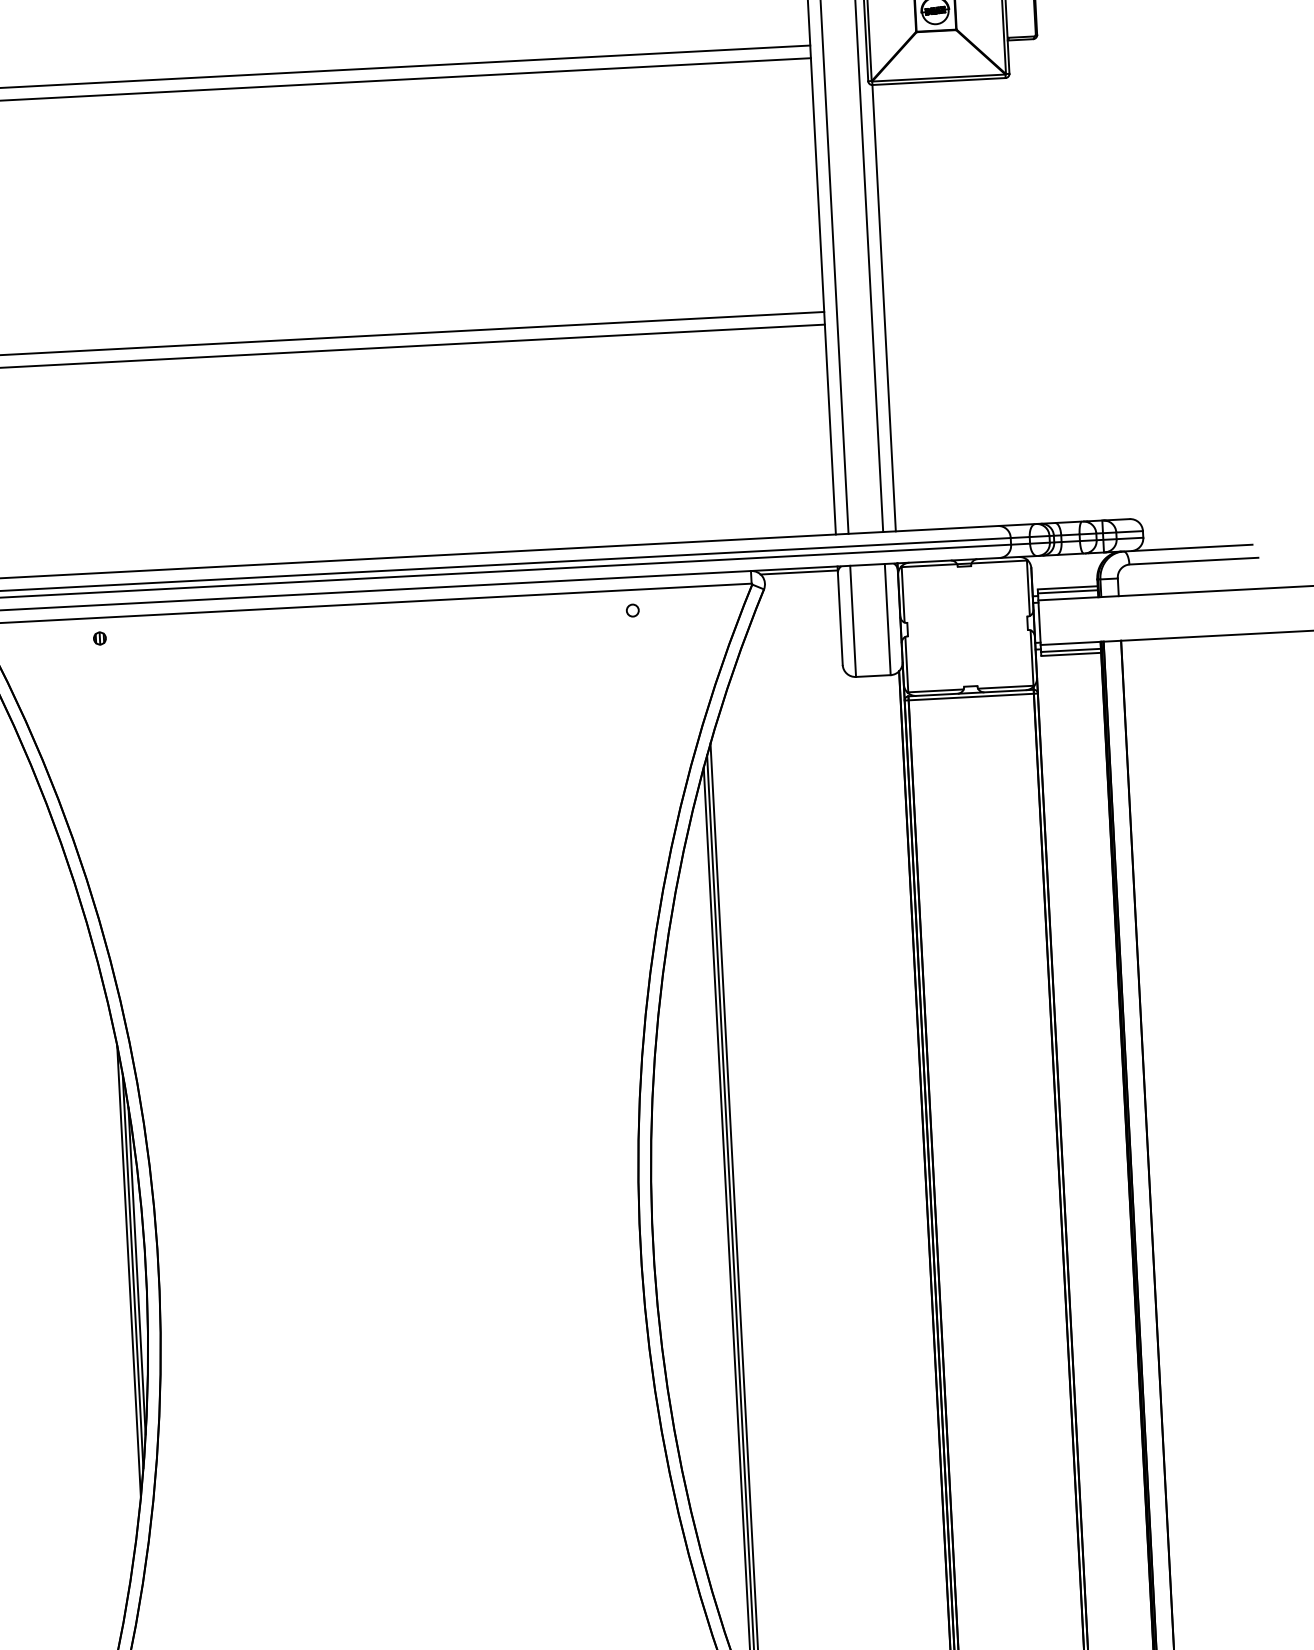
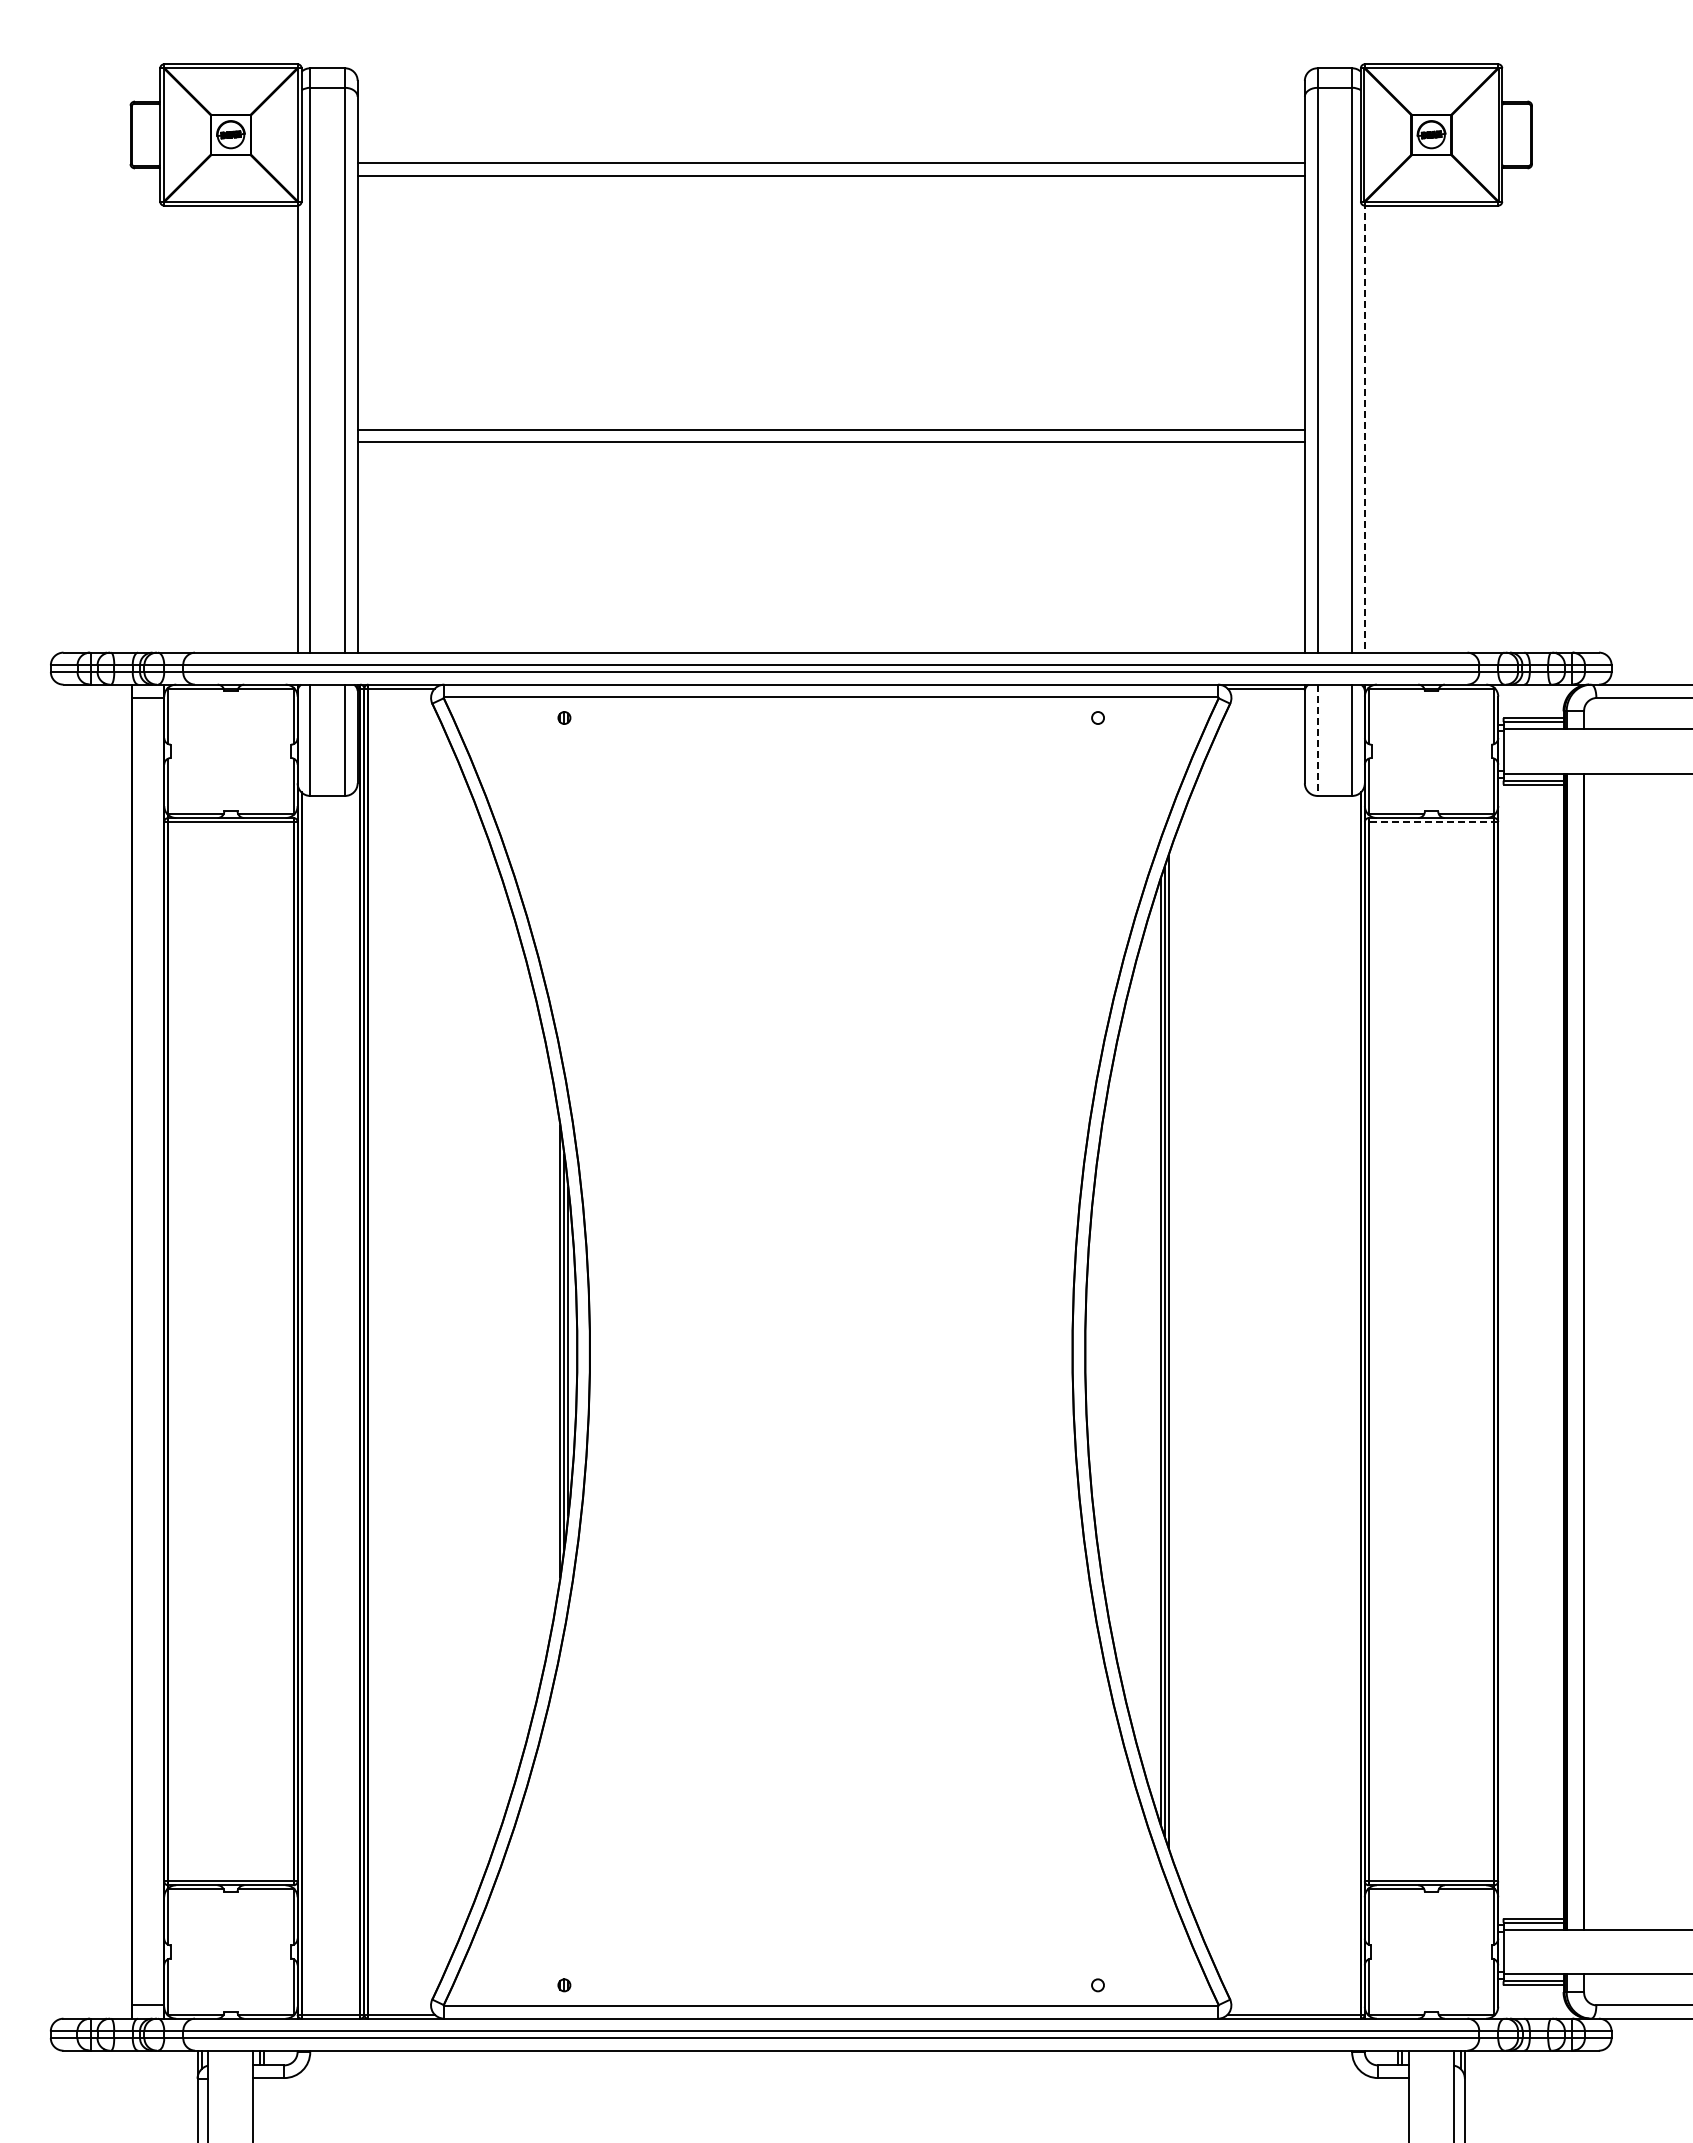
line: (883, 306) -> (1364, 427), solid -> dashed
line: (853, 621) -> (1317, 740), solid -> dashed
line: (971, 697) -> (1431, 822), solid -> dashed

